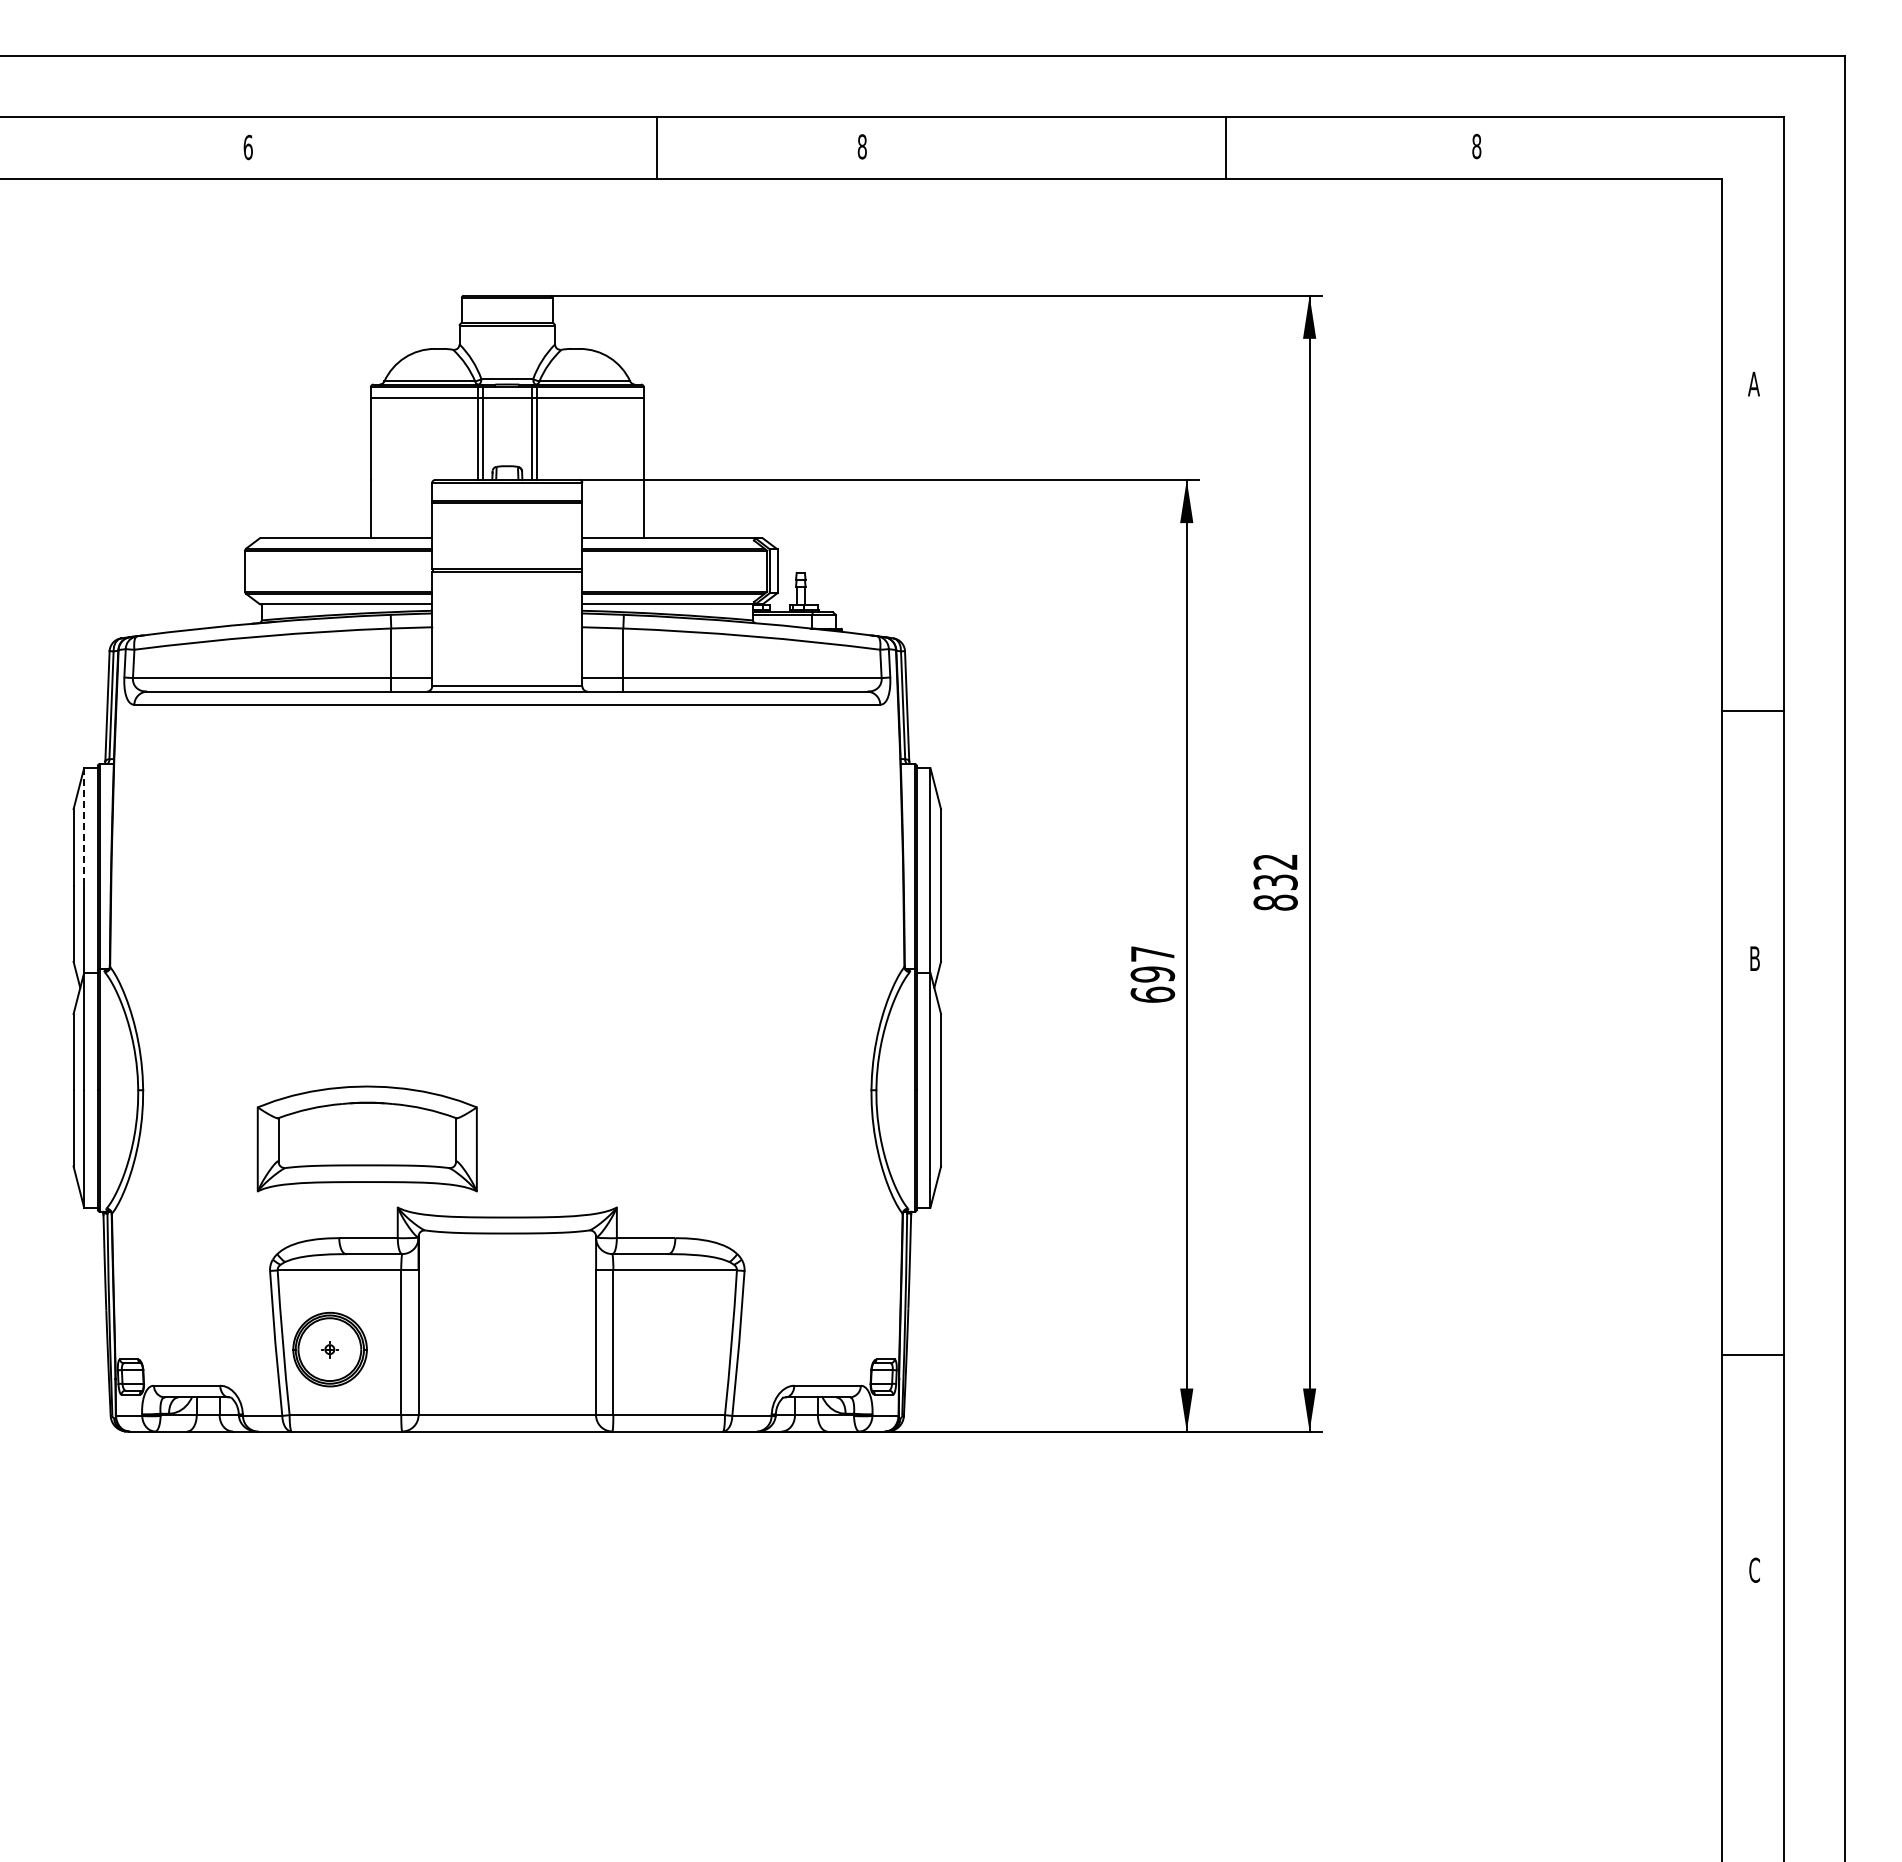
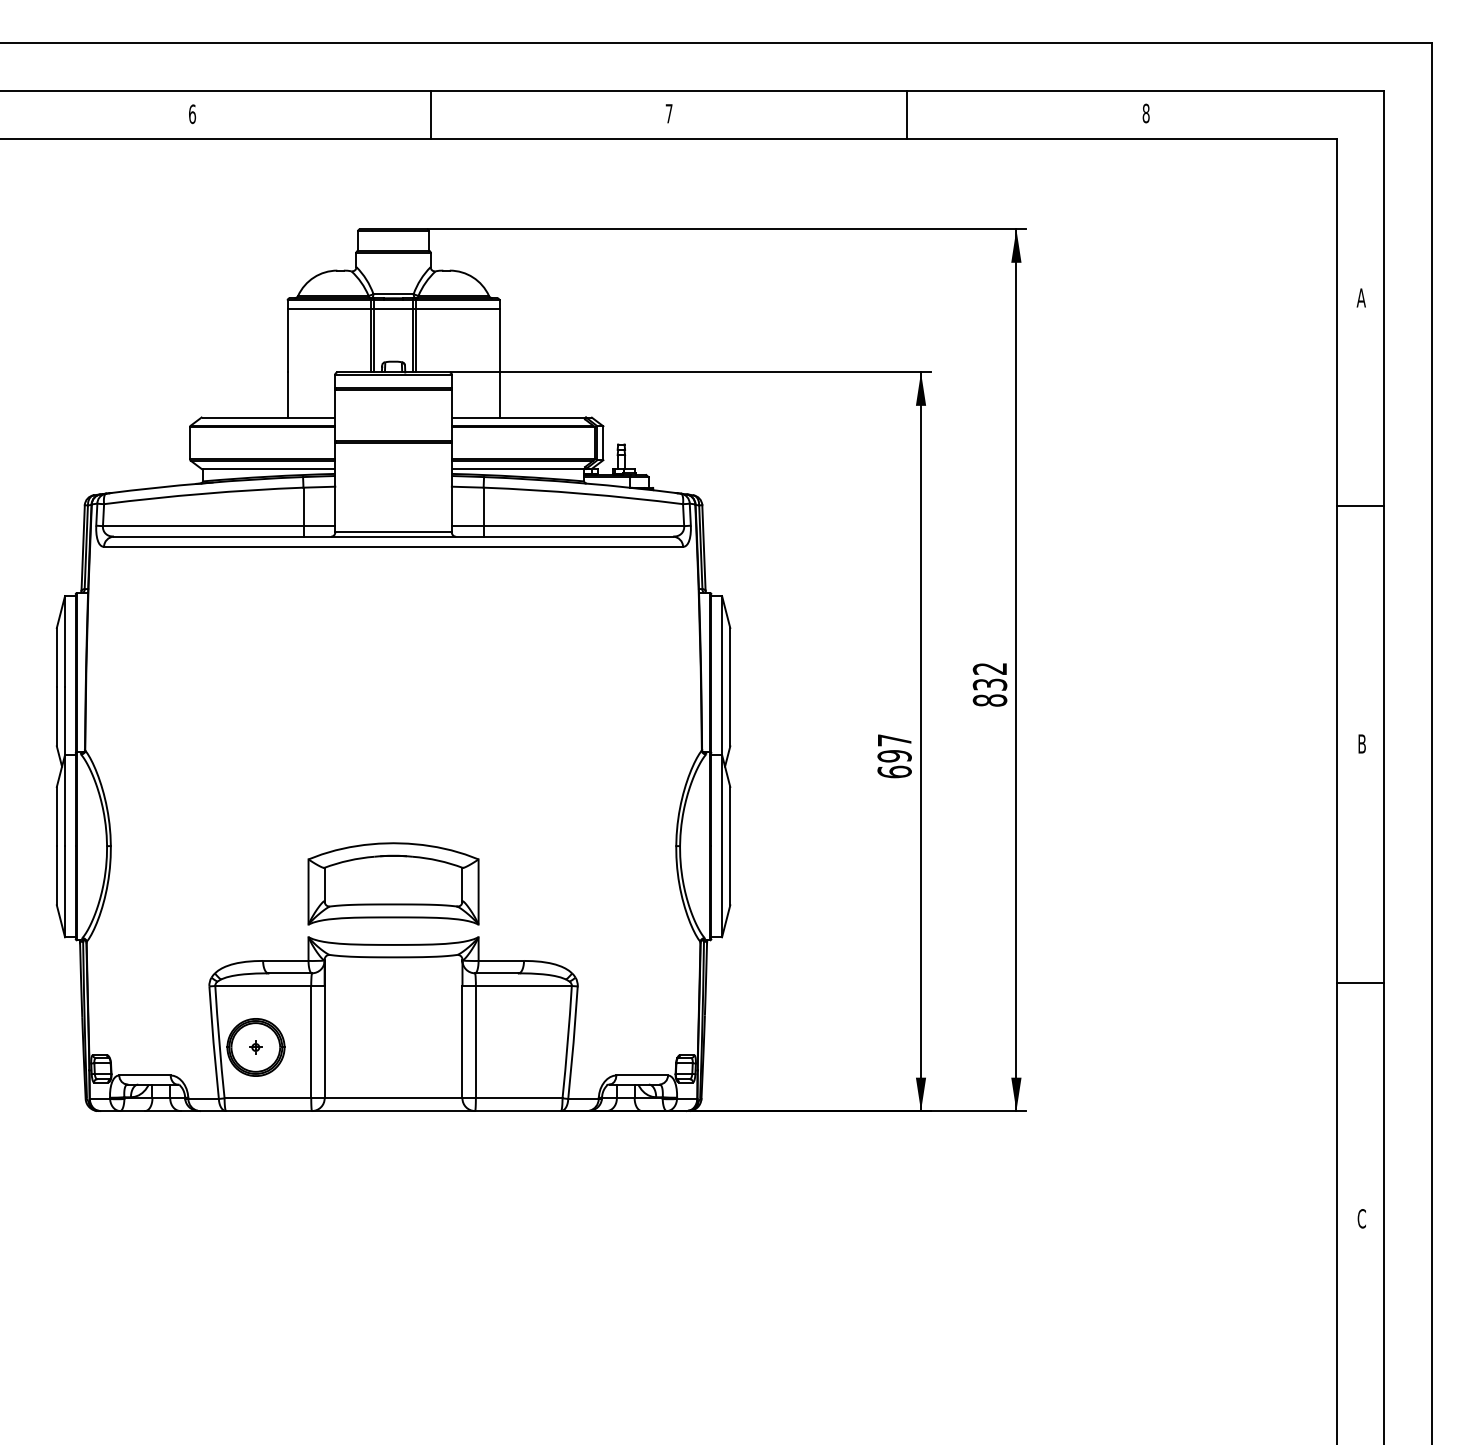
text: (861, 146) -> (668, 113), 8 -> 7
line: (656, 147) -> (430, 114), moved
line: (1226, 147) -> (907, 114), moved
line: (1752, 710) -> (1360, 505), moved
line: (84, 826) -> (65, 641), dashed -> solid
part: (366, 1138) -> (392, 883), moved
line: (1752, 1354) -> (1360, 982), moved

